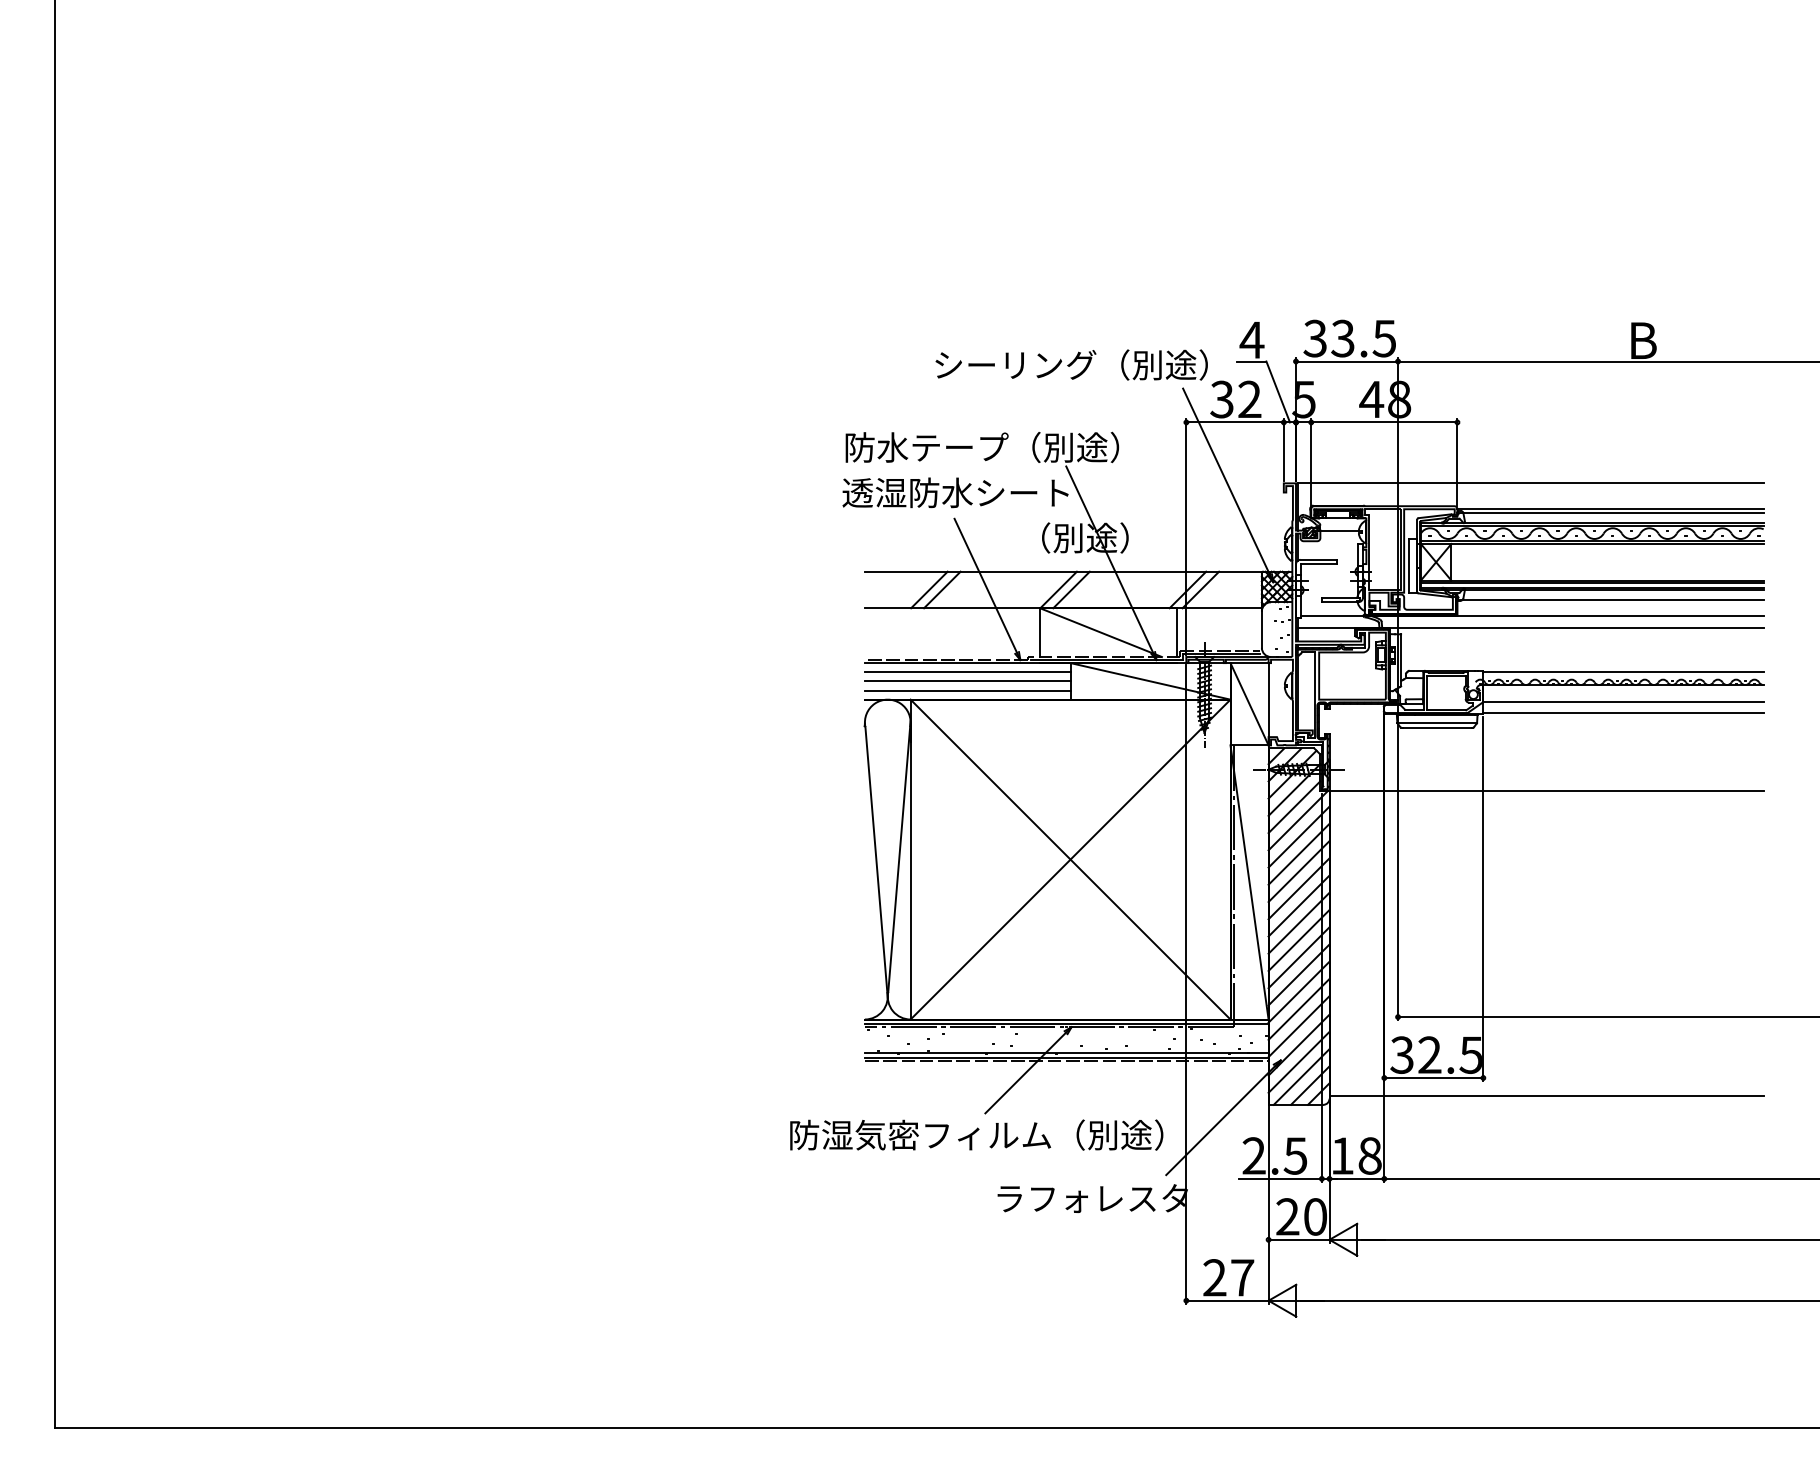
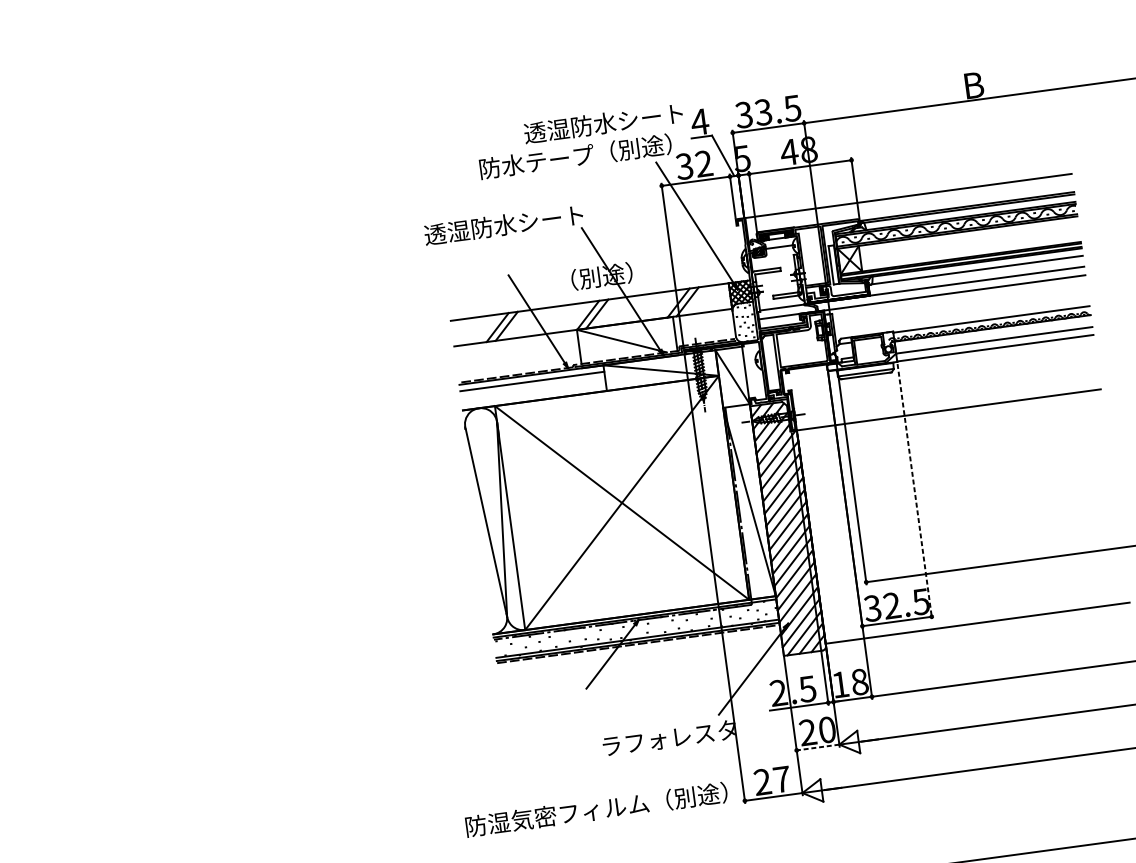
text: (1015, 364) -> (536, 161), シーリング（別途） -> 防水テープ（別途）
text: (981, 447) -> (520, 222), 防水テープ（別途） -> 透湿防水シート
text: (955, 492) -> (603, 123), moved
line: (967, 681) -> (533, 388), removed
line: (967, 690) -> (533, 394), removed
line: (1483, 899) -> (914, 491), solid -> dashed
text: (976, 1134) -> (596, 809), moved
line: (1298, 1239) -> (817, 747), solid -> dashed

